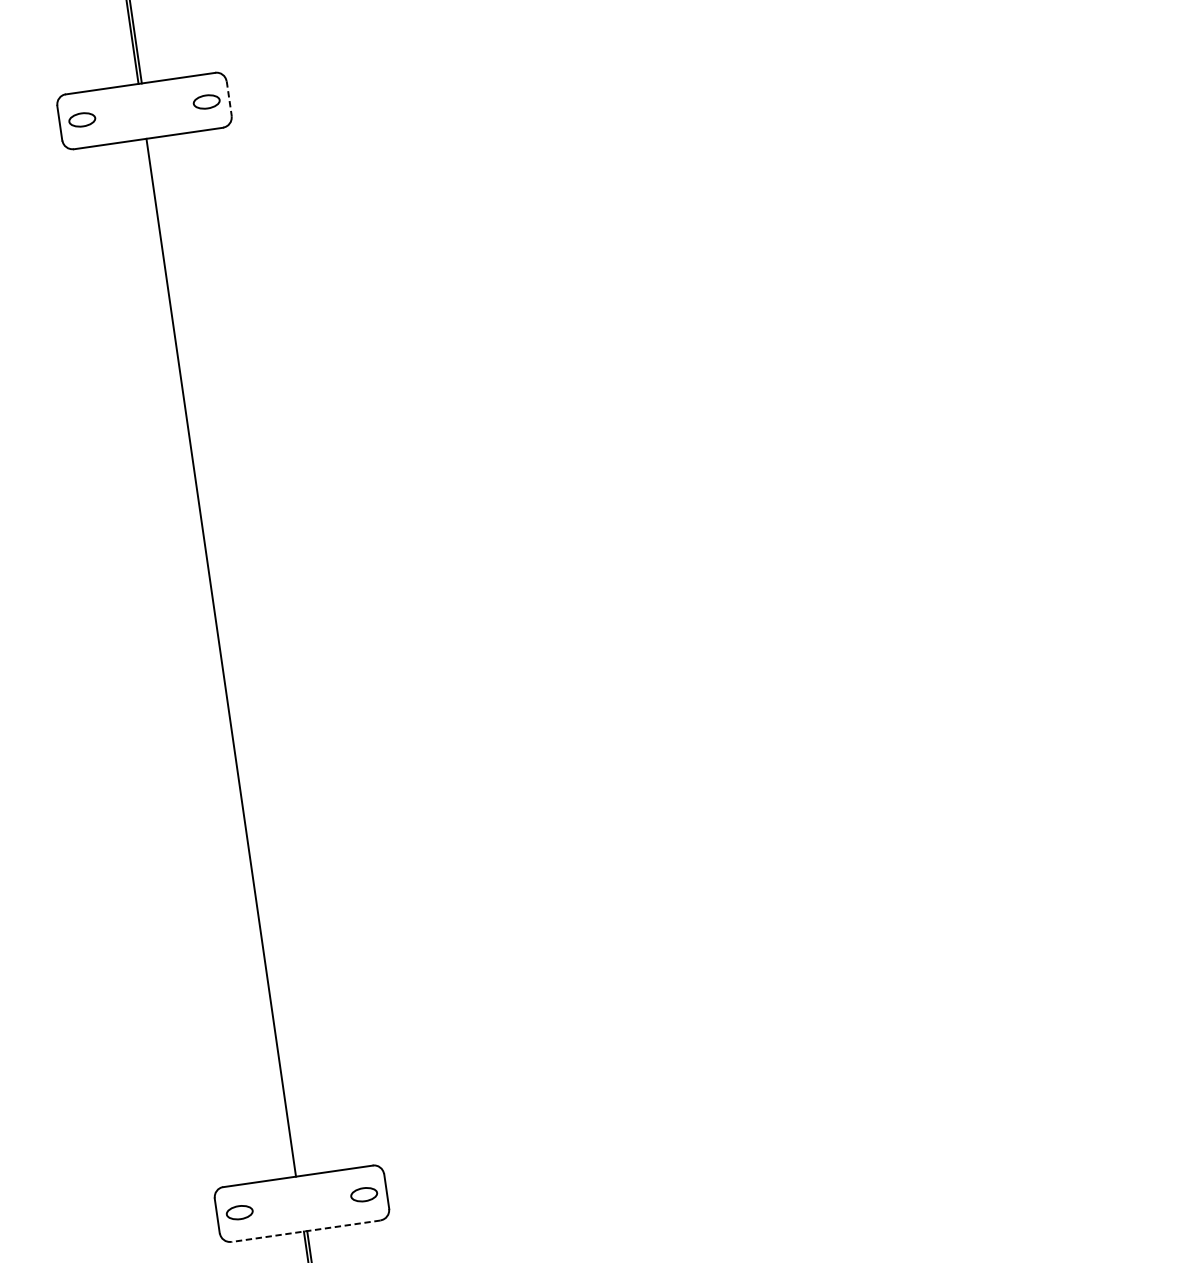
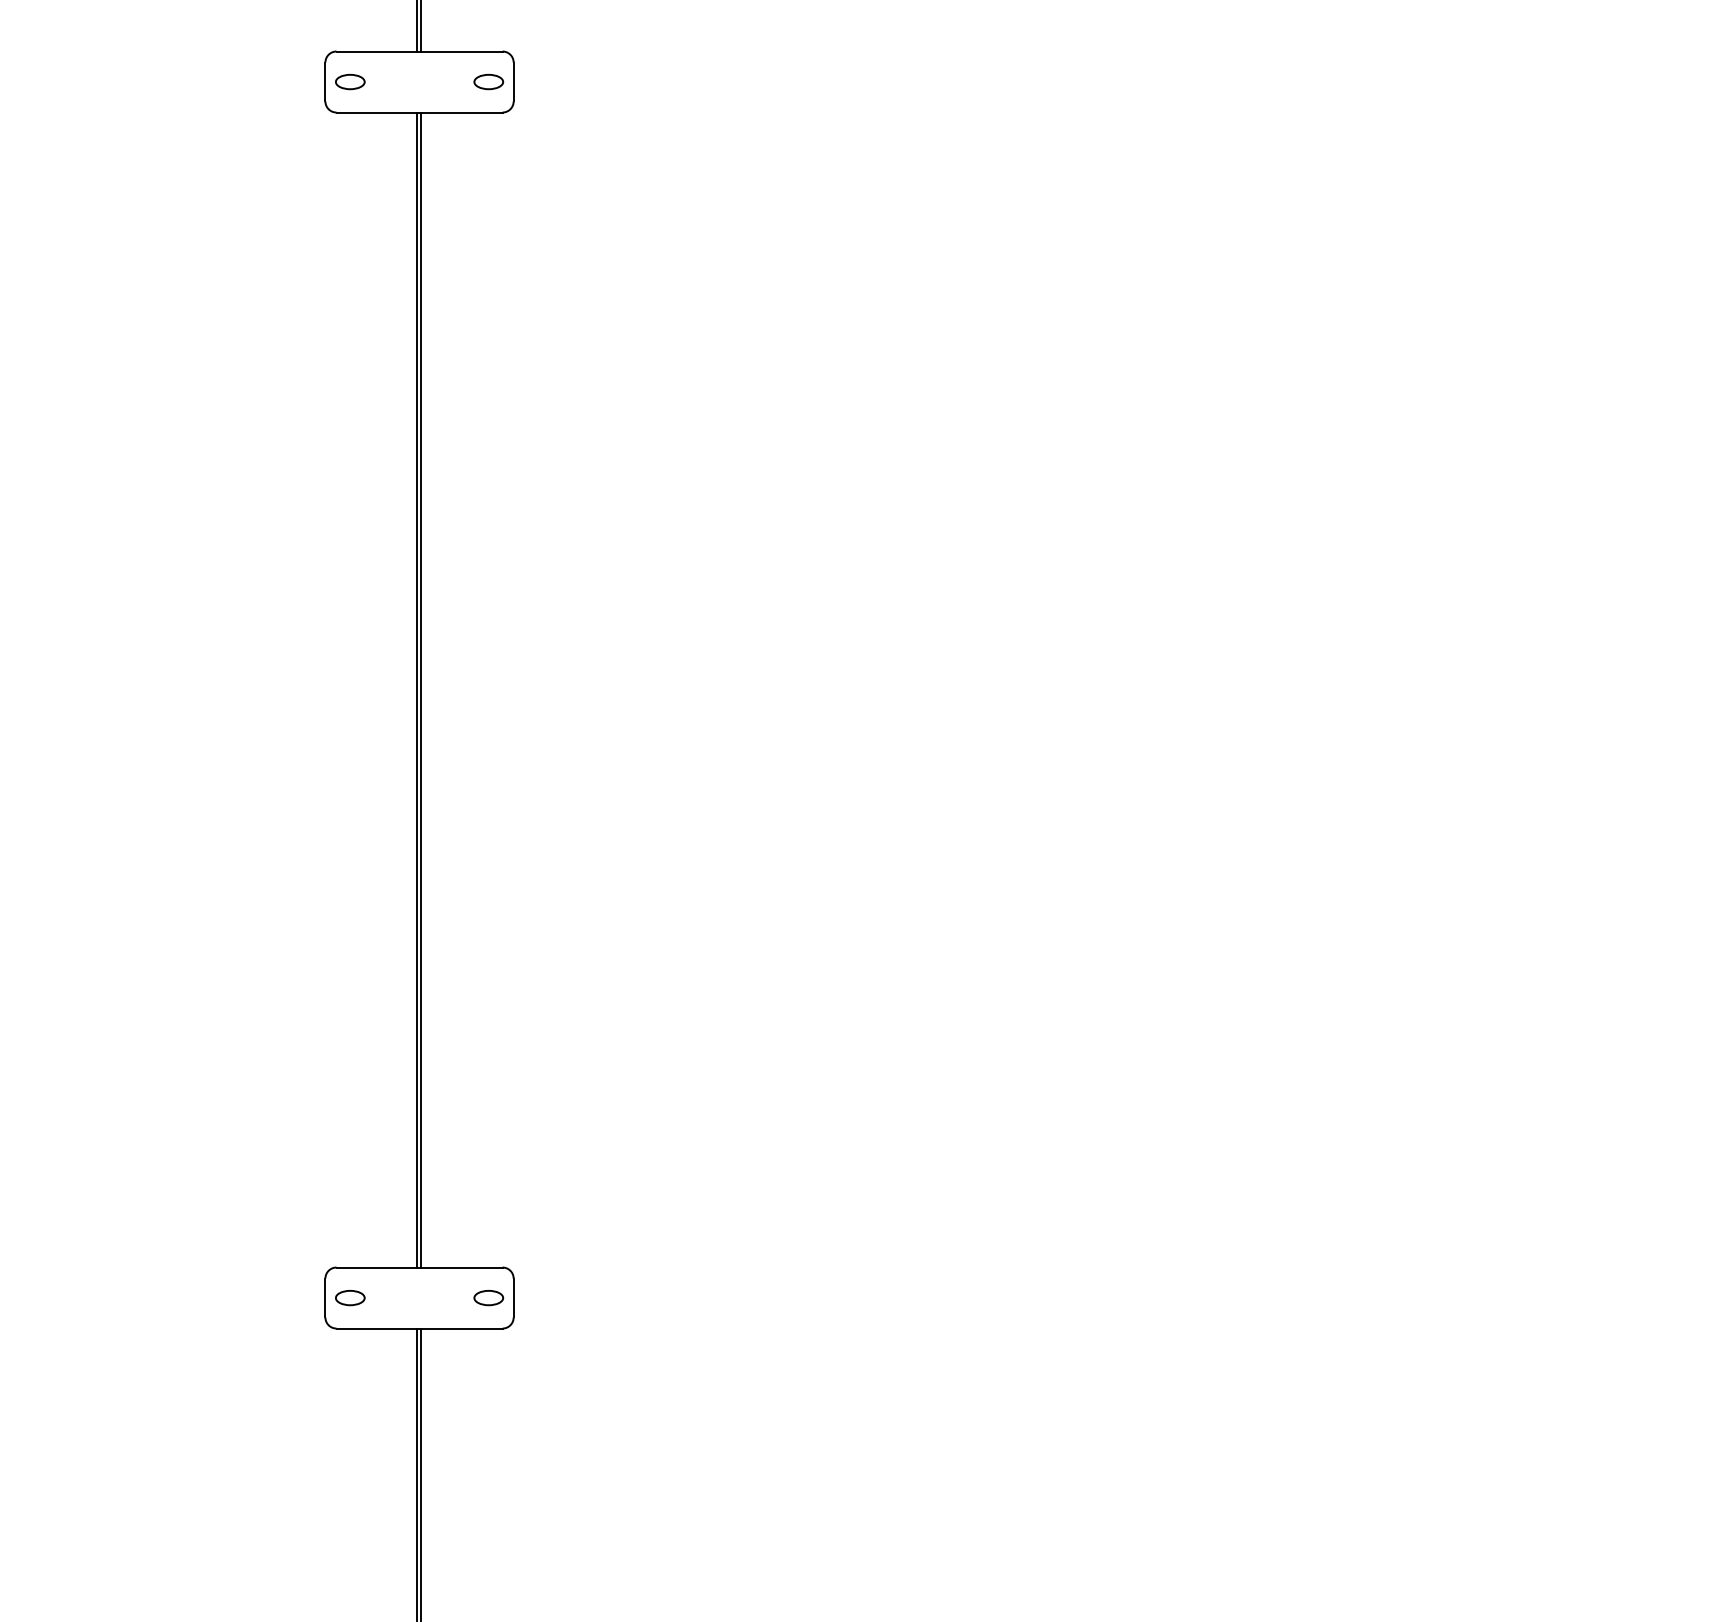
line: (229, 99) -> (513, 82), dashed -> solid
line: (224, 656) -> (420, 689), added
line: (305, 1231) -> (419, 1328), dashed -> solid

